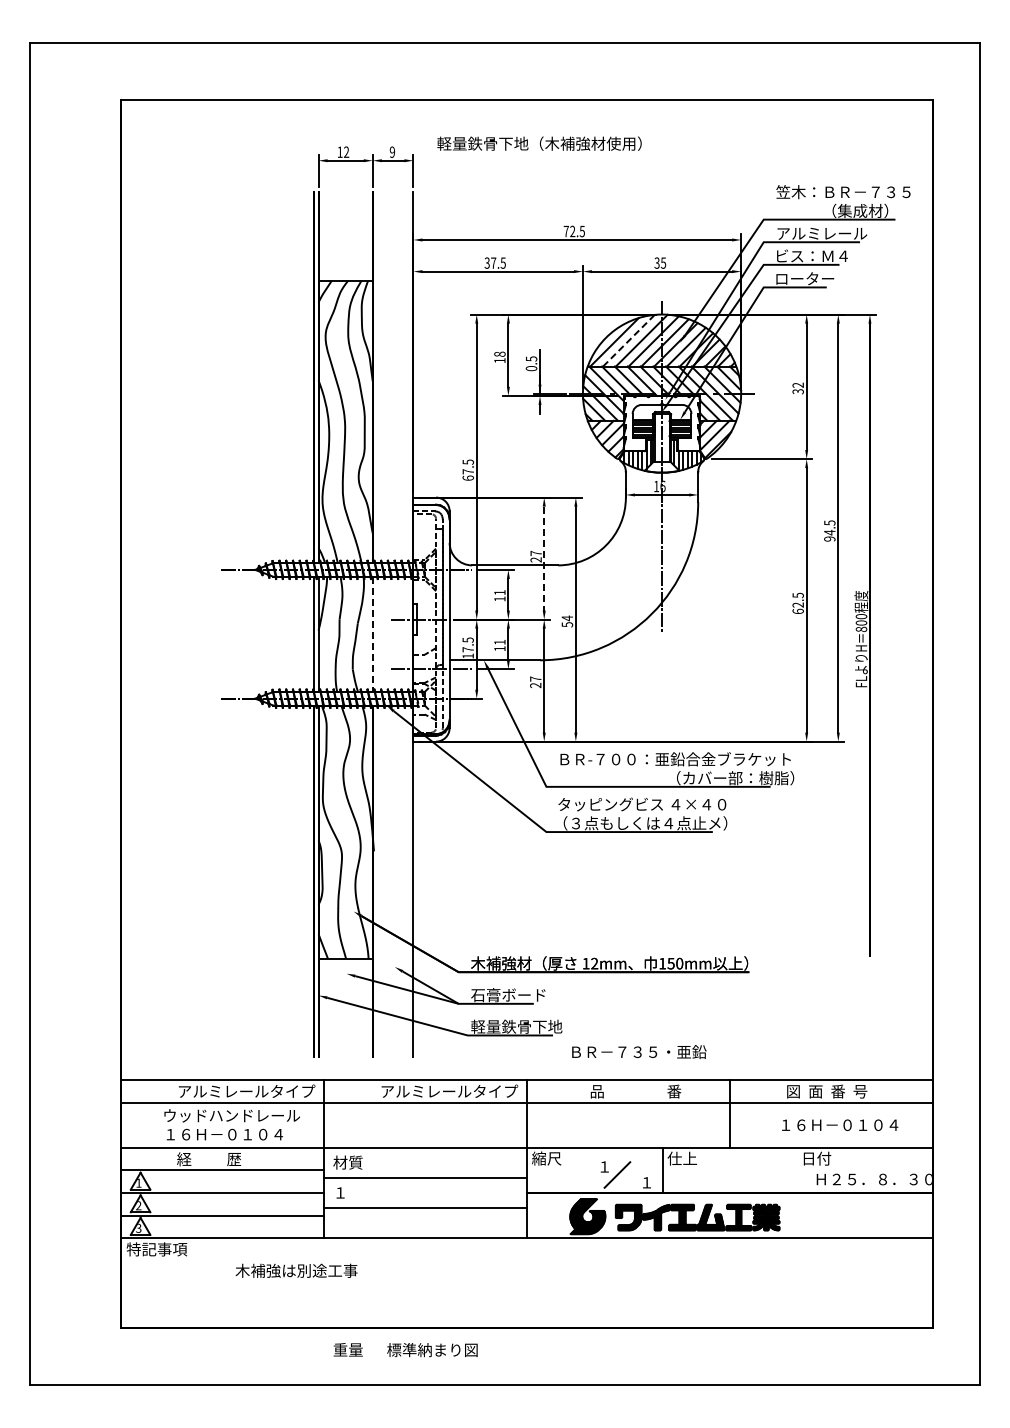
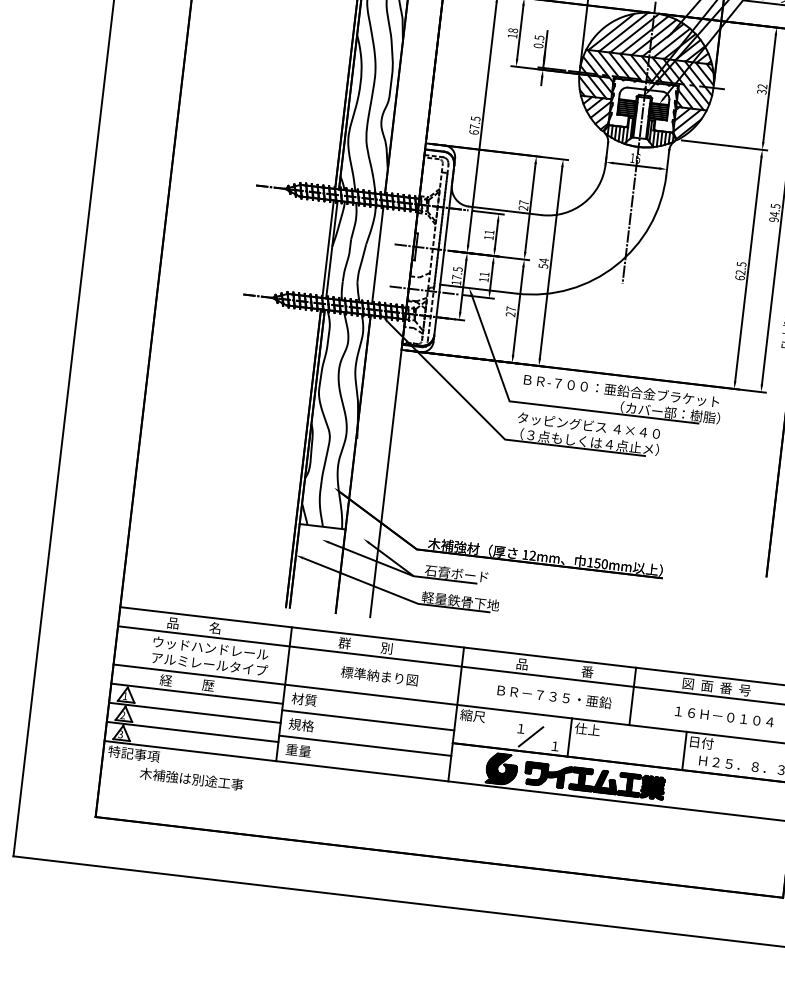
line: (628, 340) -> (623, 31), dashed -> solid
line: (544, 558) -> (530, 207), dashed -> solid
line: (372, 634) -> (377, 255), dashed -> solid
text: (639, 1051) -> (554, 696), moved
text: (246, 1091) -> (225, 629), アルミレールタイプ -> 品          名
text: (449, 1091) -> (397, 649), アルミレールタイプ -> 群          別
text: (233, 1133) -> (210, 663), １６Ｈ－０１０４ -> アルミレールタイプ
line: (798, 1170) -> (684, 751), added
text: (347, 1192) -> (300, 724), １ -> 規格
text: (296, 1270) -> (191, 778), moved
text: (347, 1349) -> (297, 750), moved
text: (432, 1350) -> (379, 676), moved

